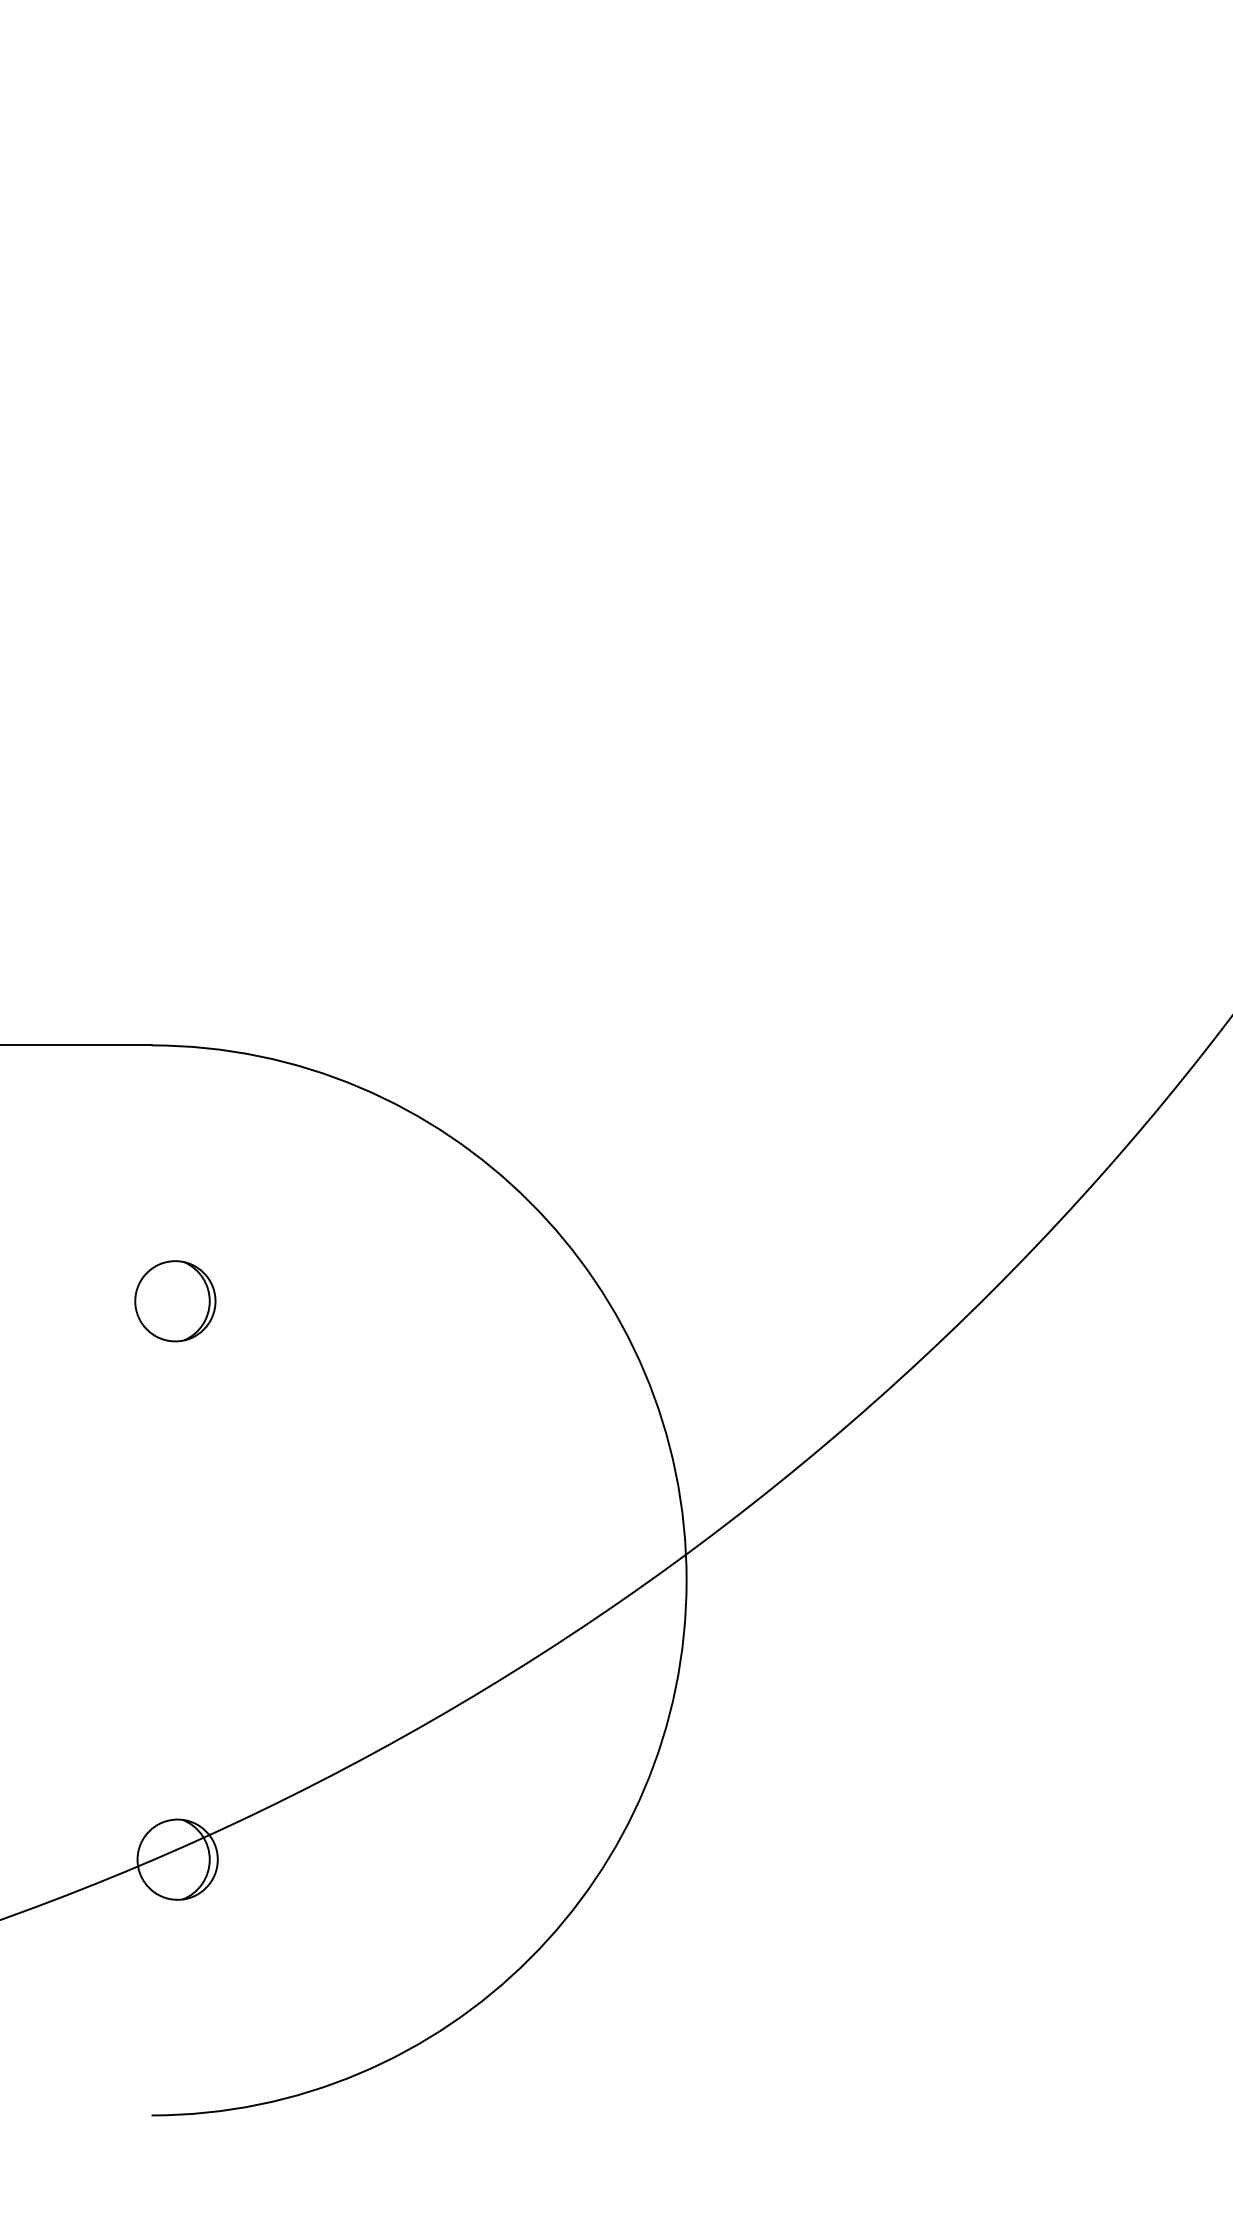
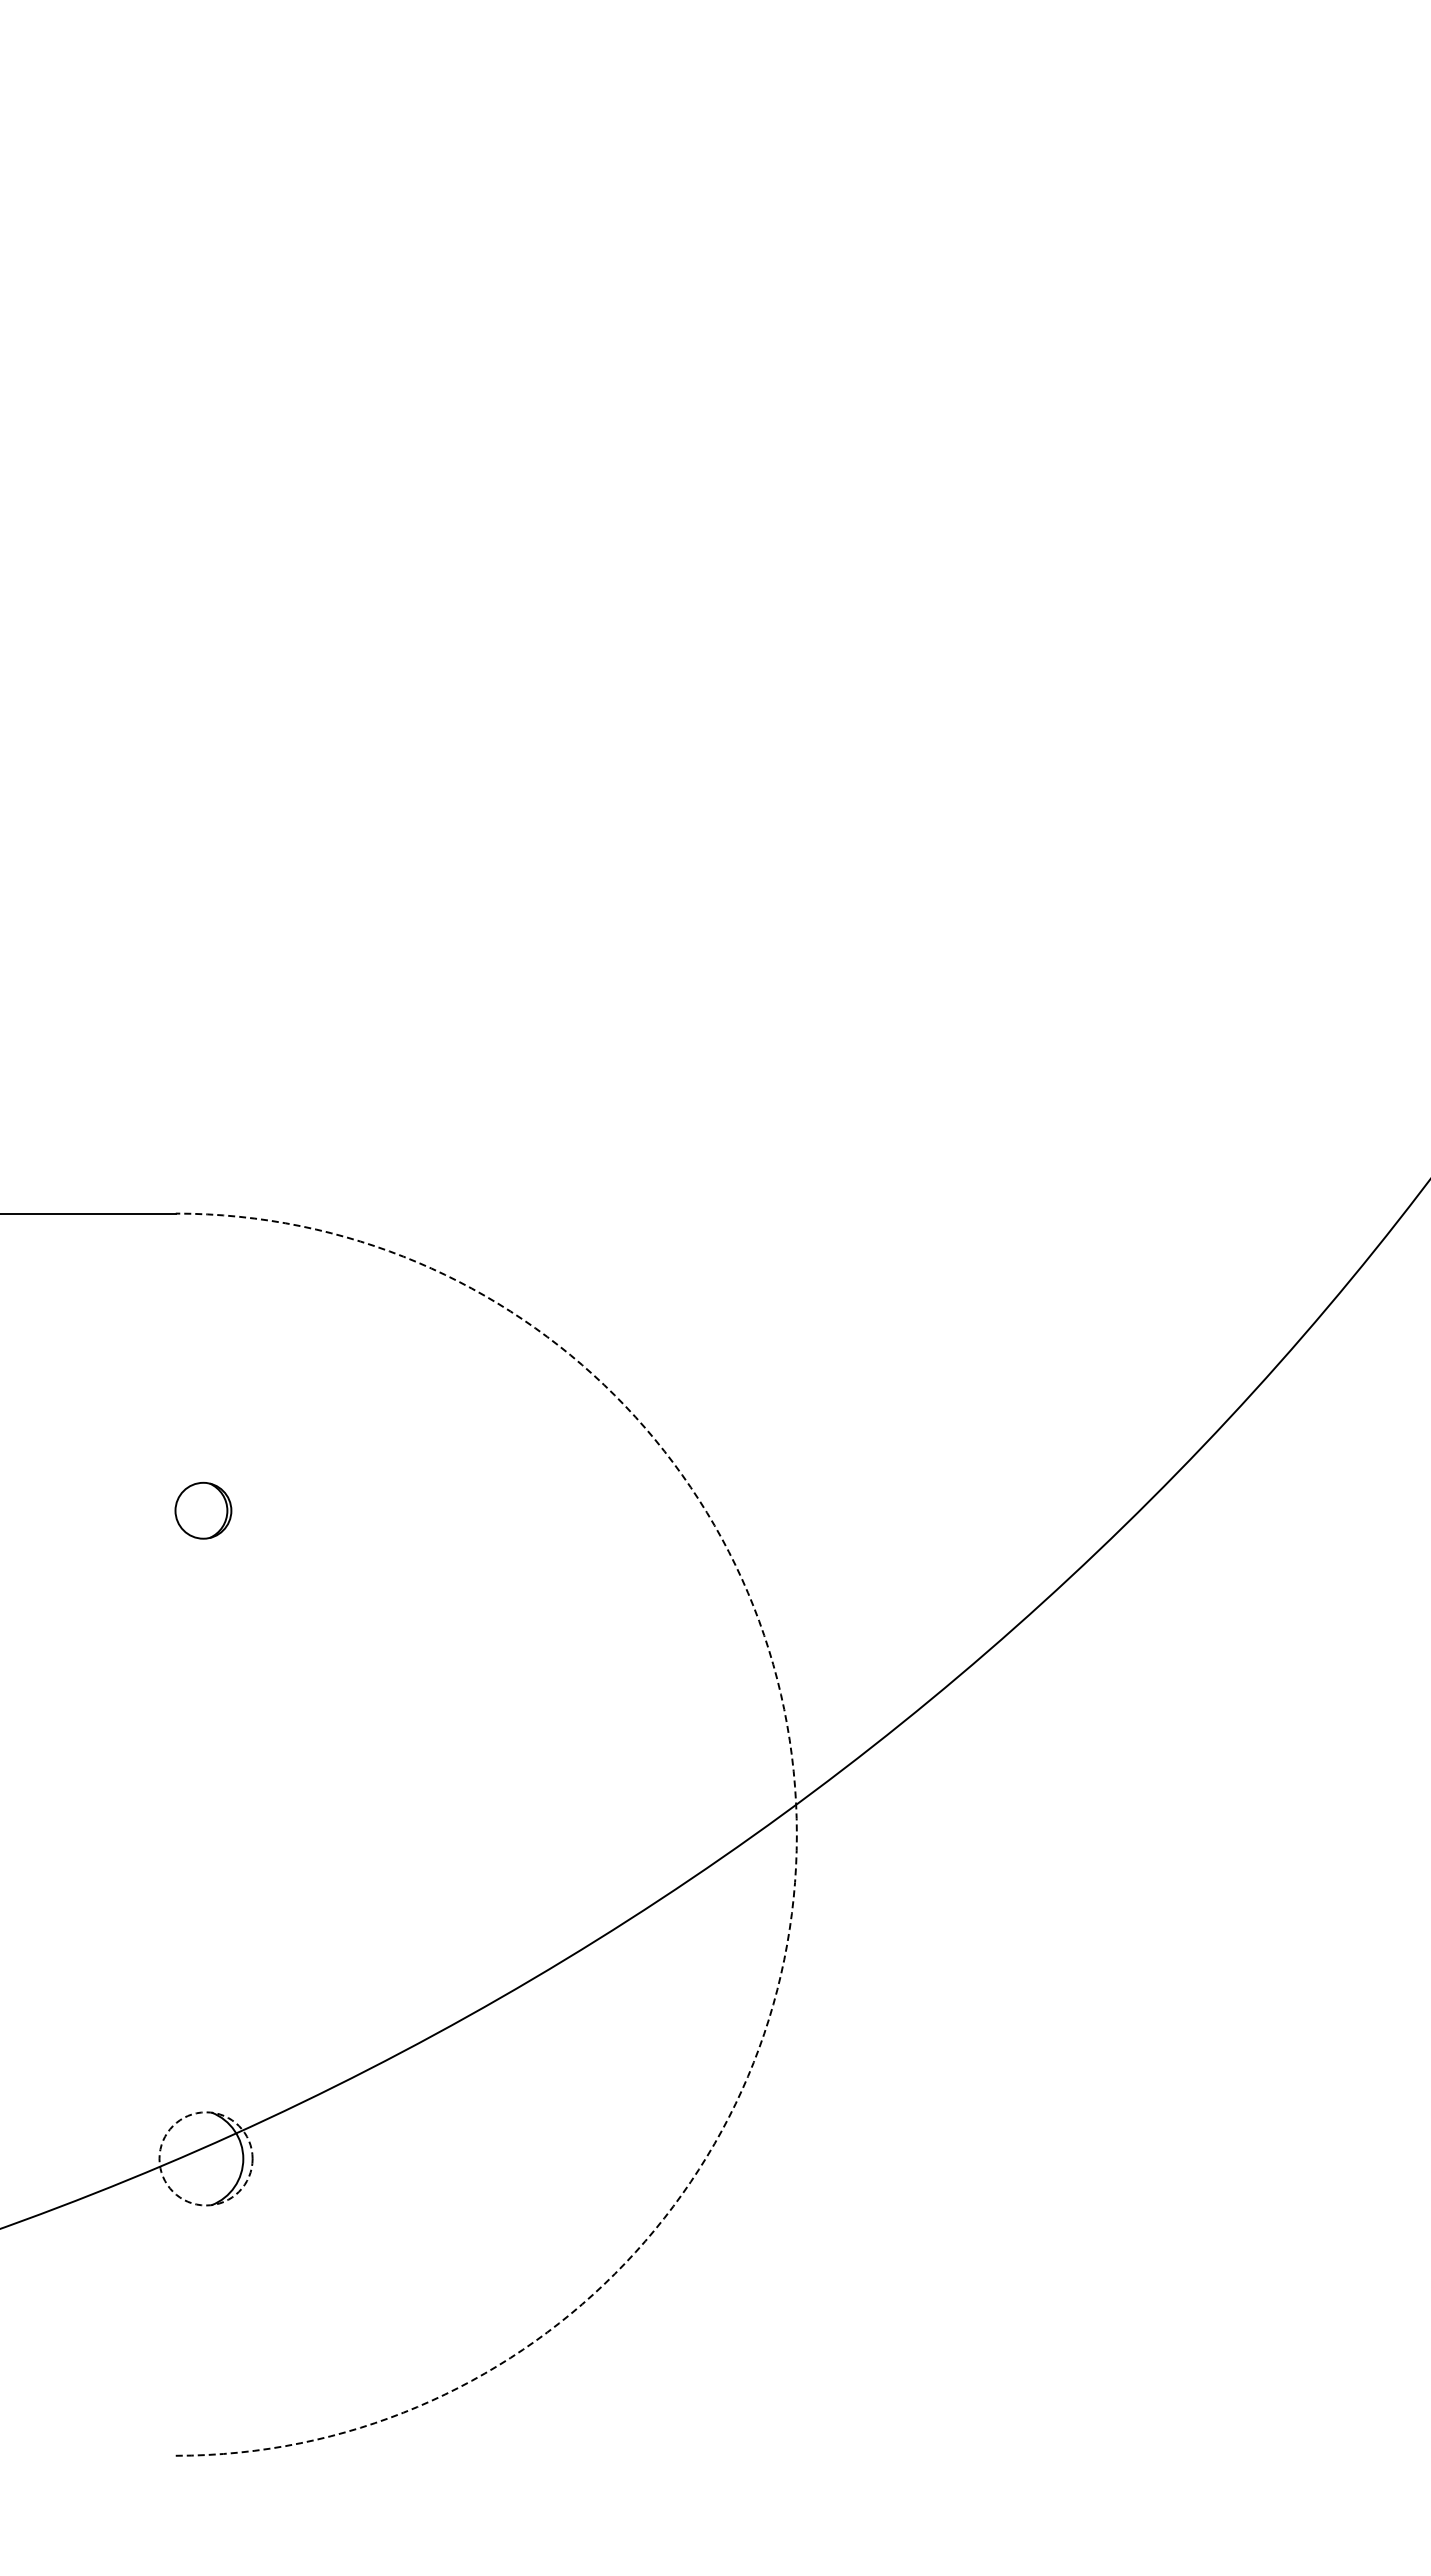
part: (175, 1301) -> (203, 1510), size x0.6
arc: (686, 1580) -> (796, 1834), solid -> dashed
circle: (177, 1859) -> (205, 2158), solid -> dashed

